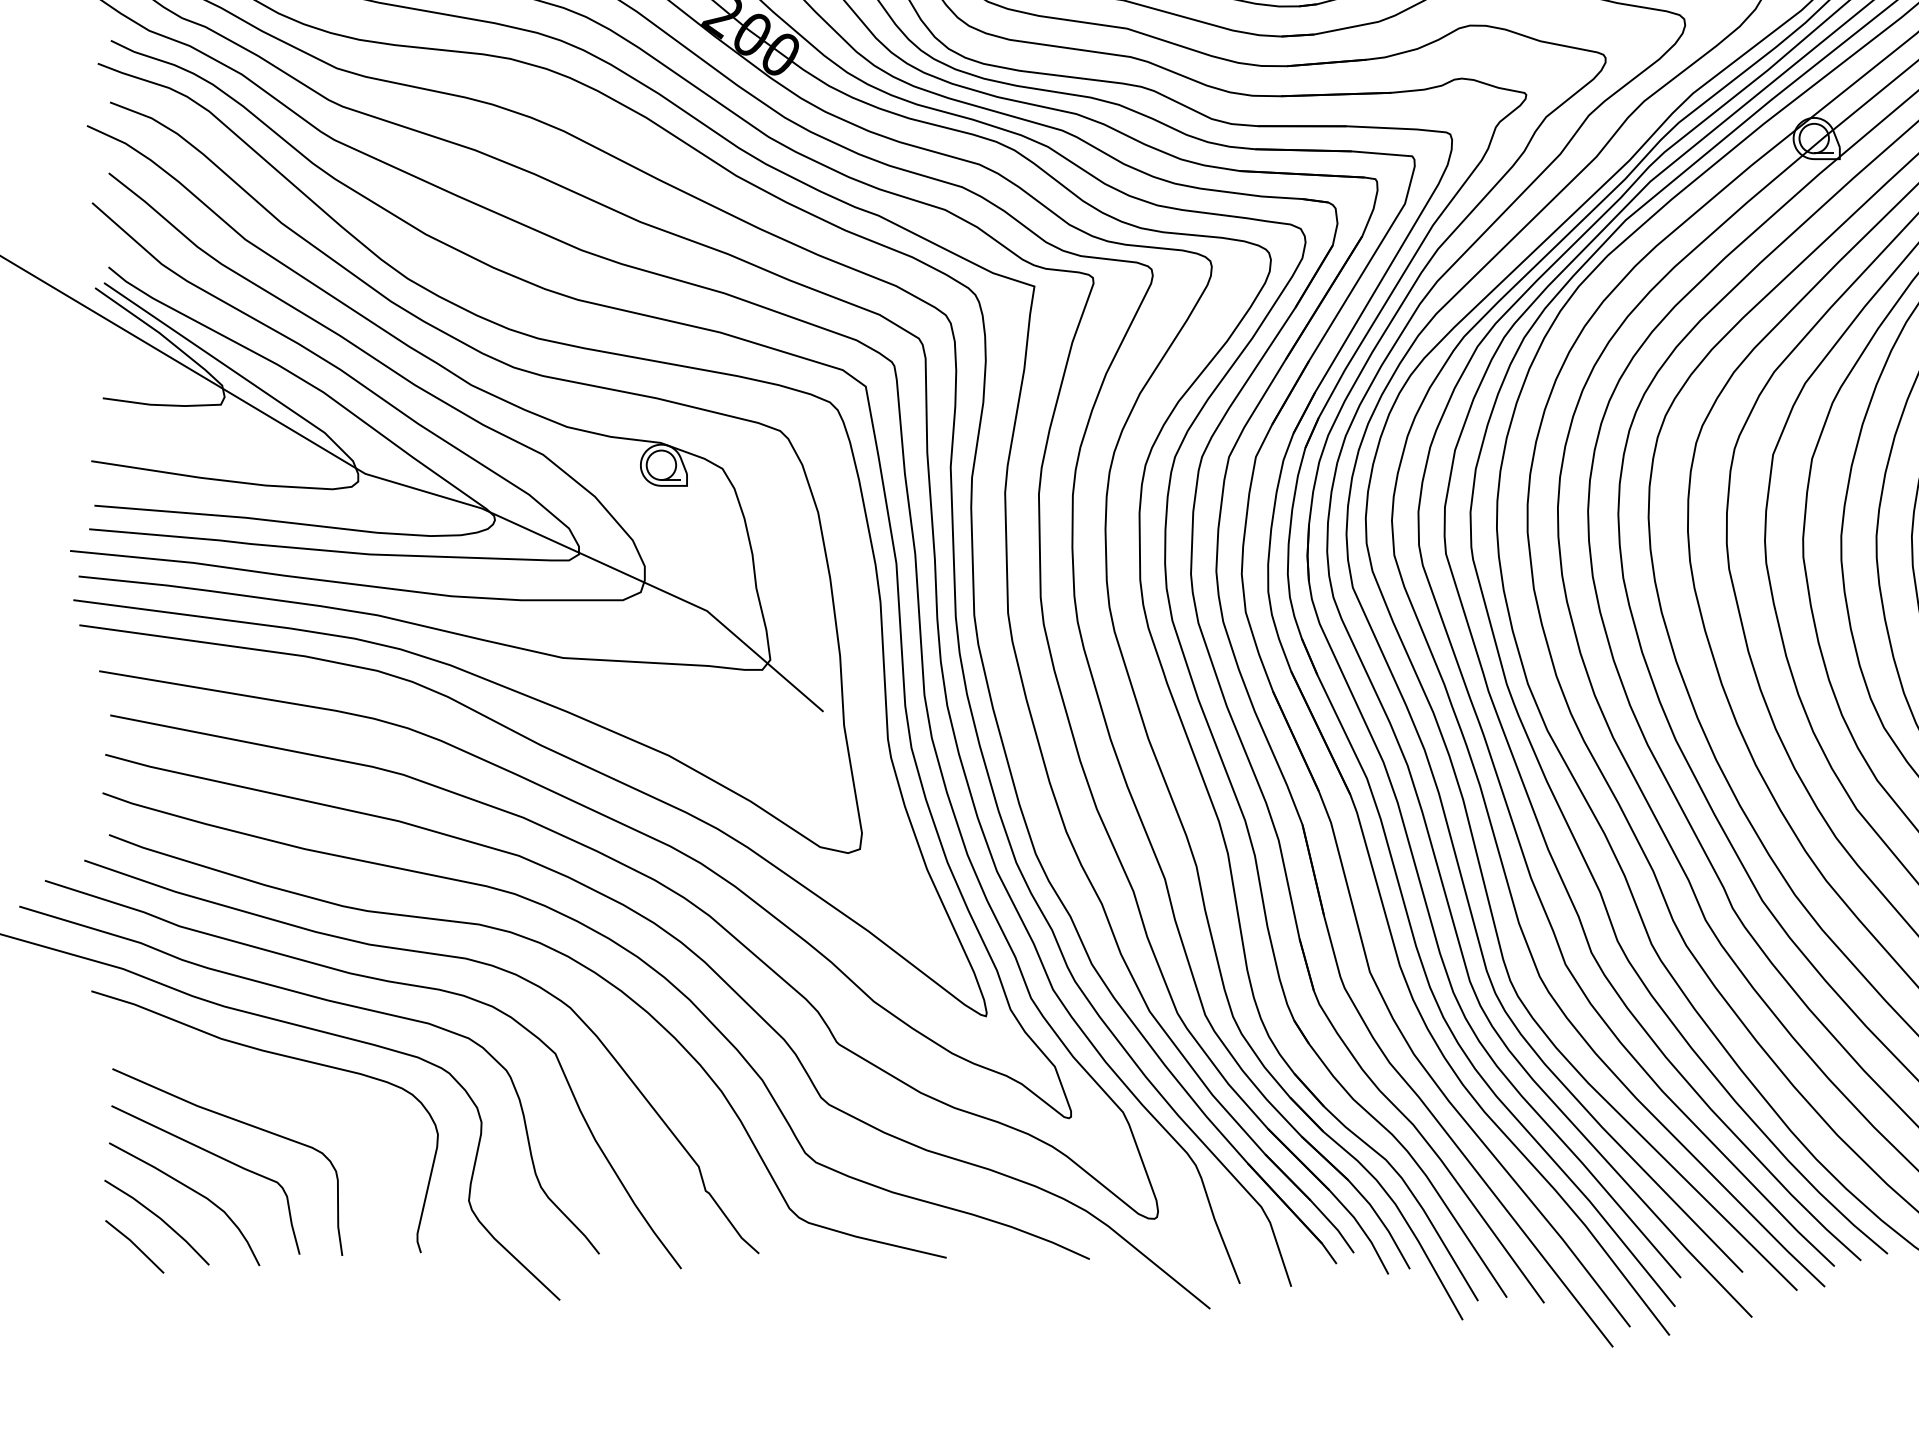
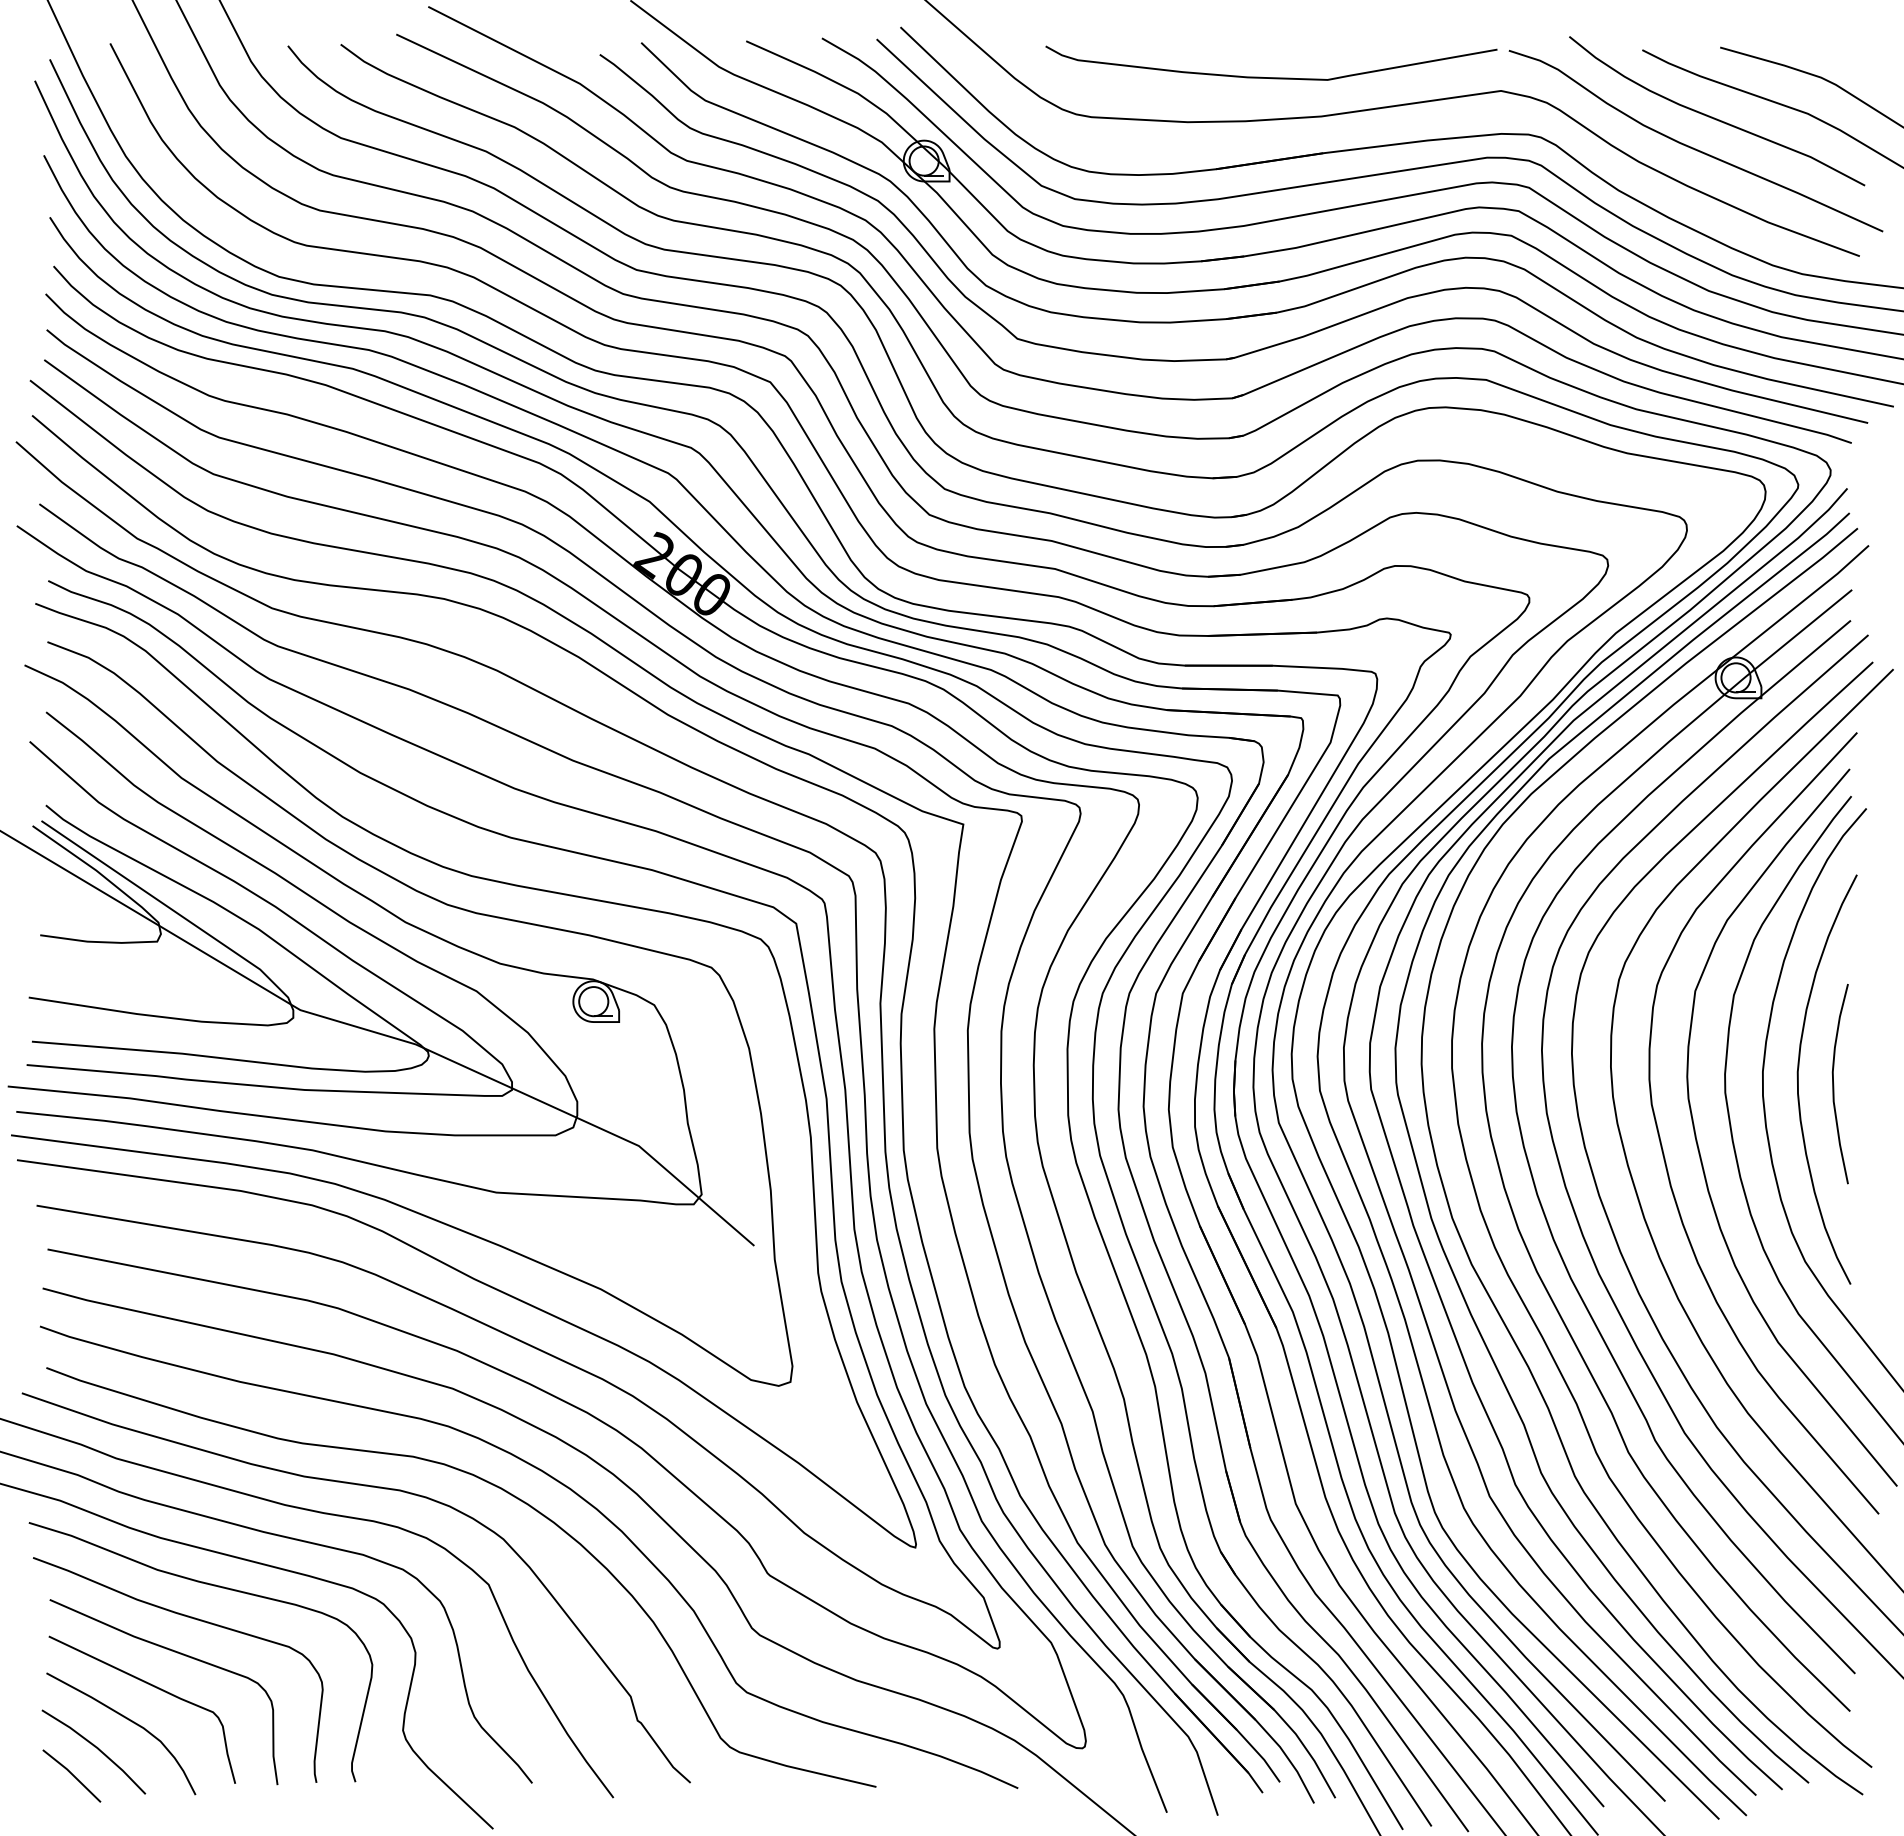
curve: (257, 1088) -> (193, 1619), added

